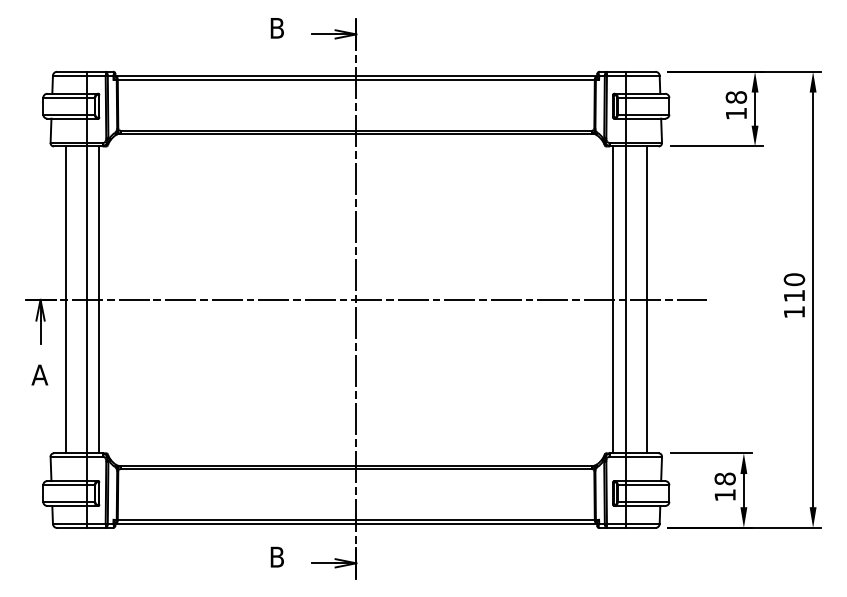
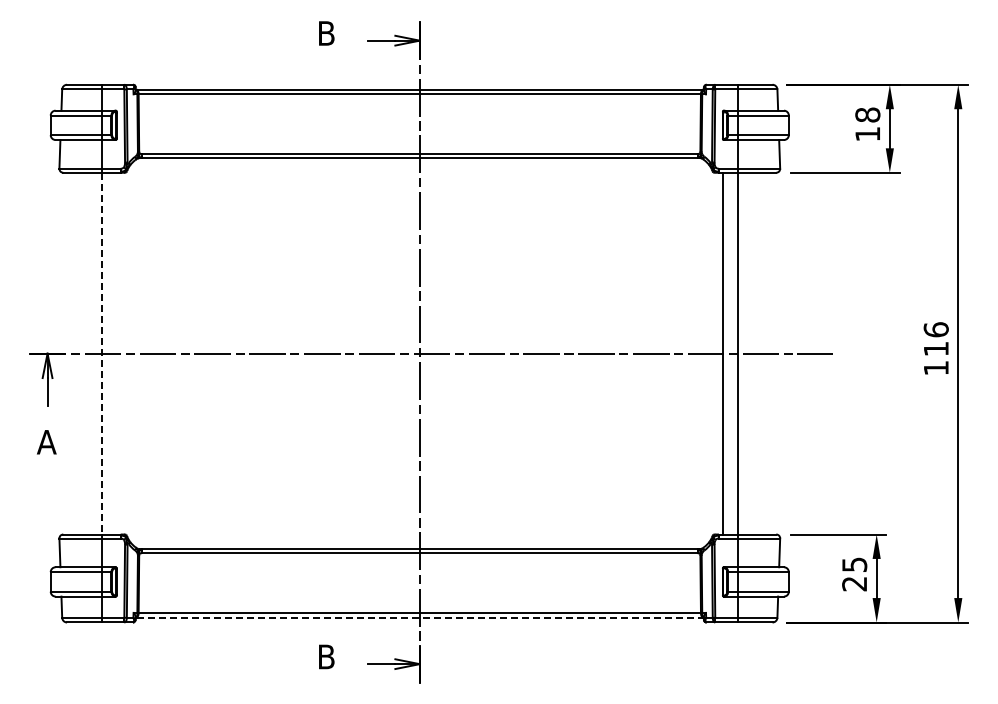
text: (793, 279) -> (935, 329), 110 -> 116
line: (65, 299) -> (77, 353), removed
line: (87, 299) -> (102, 353), solid -> dashed
line: (99, 299) -> (116, 353), removed
line: (646, 299) -> (761, 353), removed
text: (725, 487) -> (854, 574), 18 -> 25
line: (356, 523) -> (420, 617), solid -> dashed

